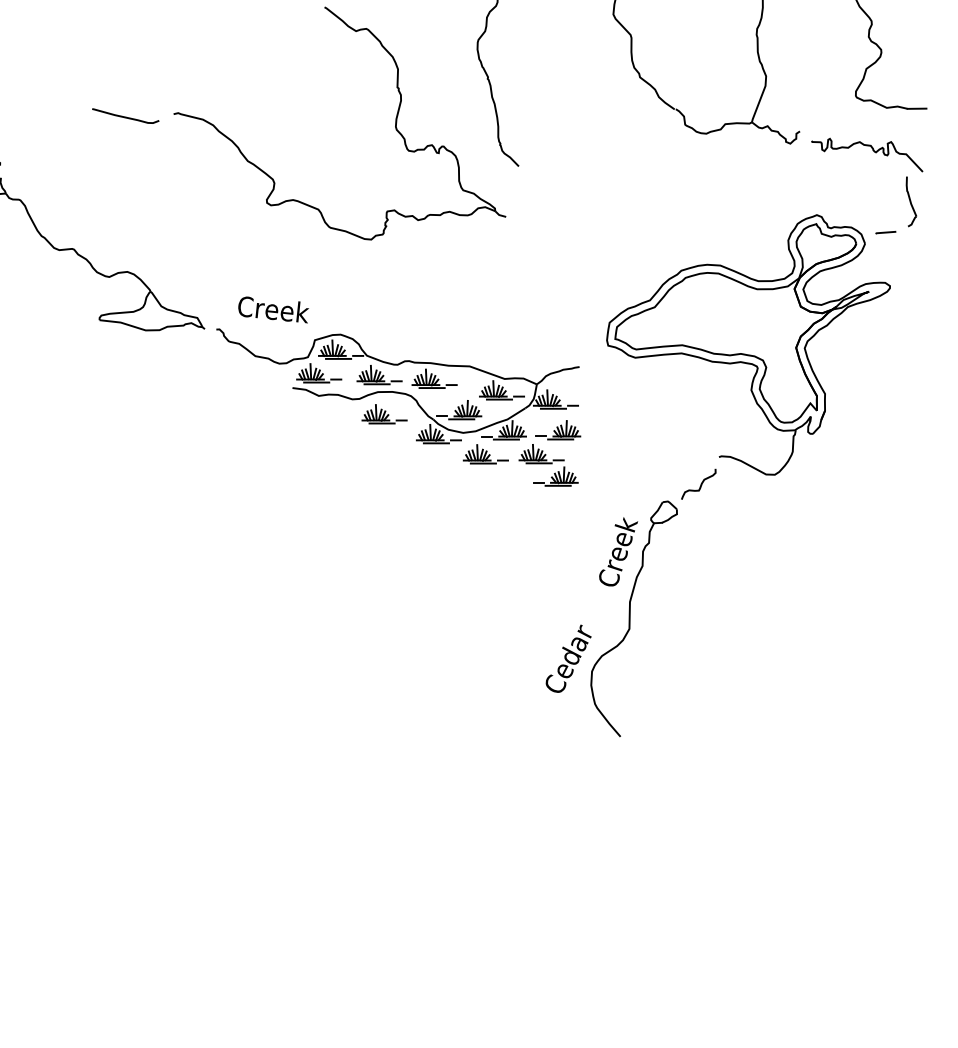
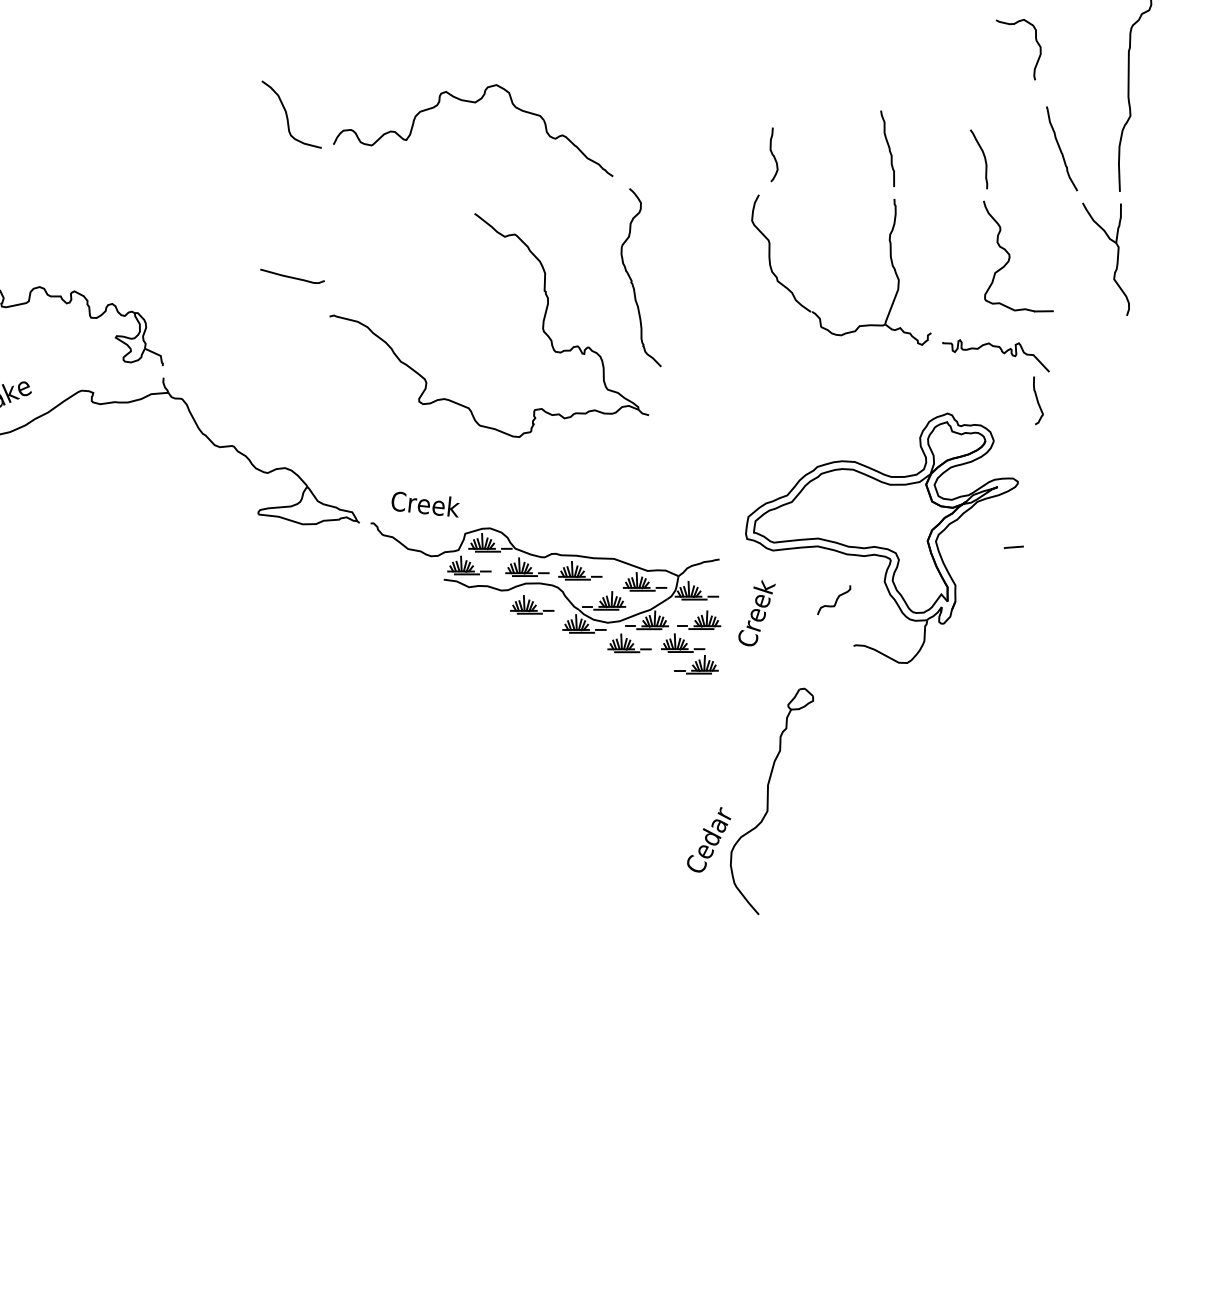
curve: (125, 116) -> (292, 276), moved
line: (885, 232) -> (1013, 547), moved
curve: (700, 484) -> (835, 600), moved
text: (617, 551) -> (756, 612), moved

